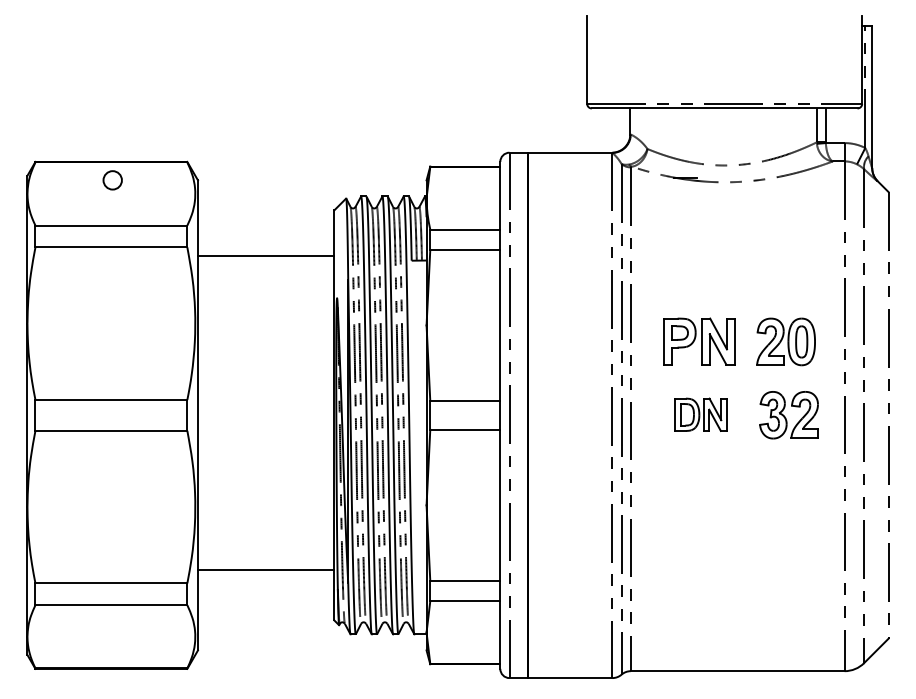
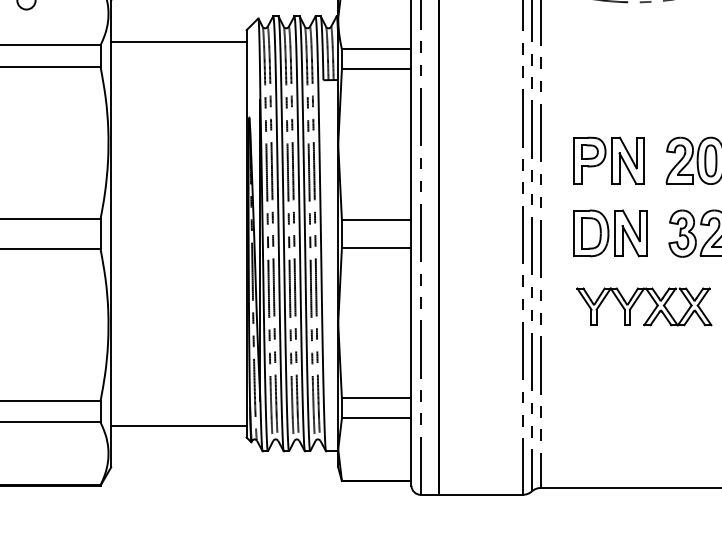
line: (265, 255) -> (178, 41), moved
part: (700, 414) -> (610, 232), size x1.43
part: (726, 484) -> (636, 302), added
line: (265, 569) -> (178, 425), moved

